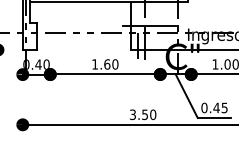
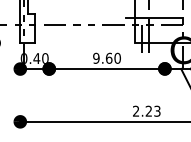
text: (95, 64) -> (96, 58), 1.60 -> 9.60
text: (143, 114) -> (147, 110), 3.50 -> 2.23

